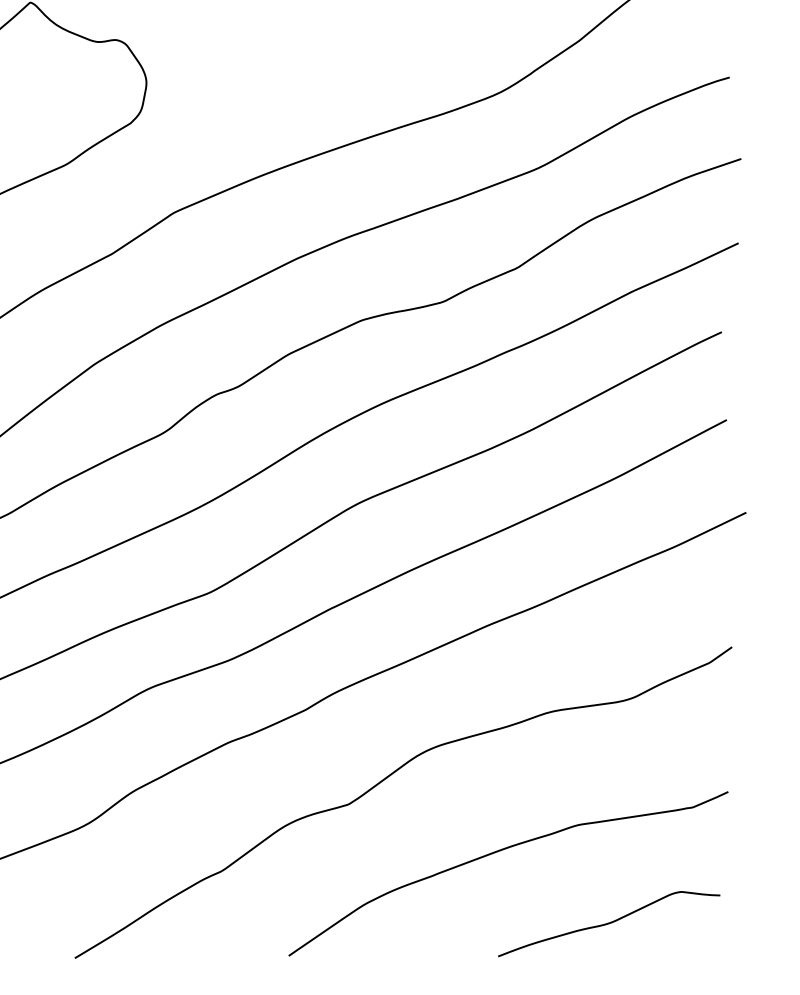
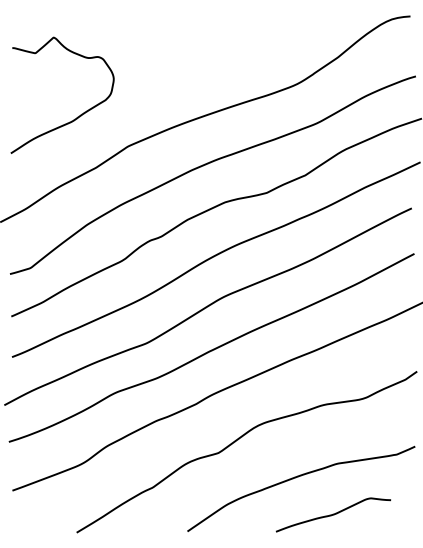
curve: (607, 923) -> (332, 514), moved

